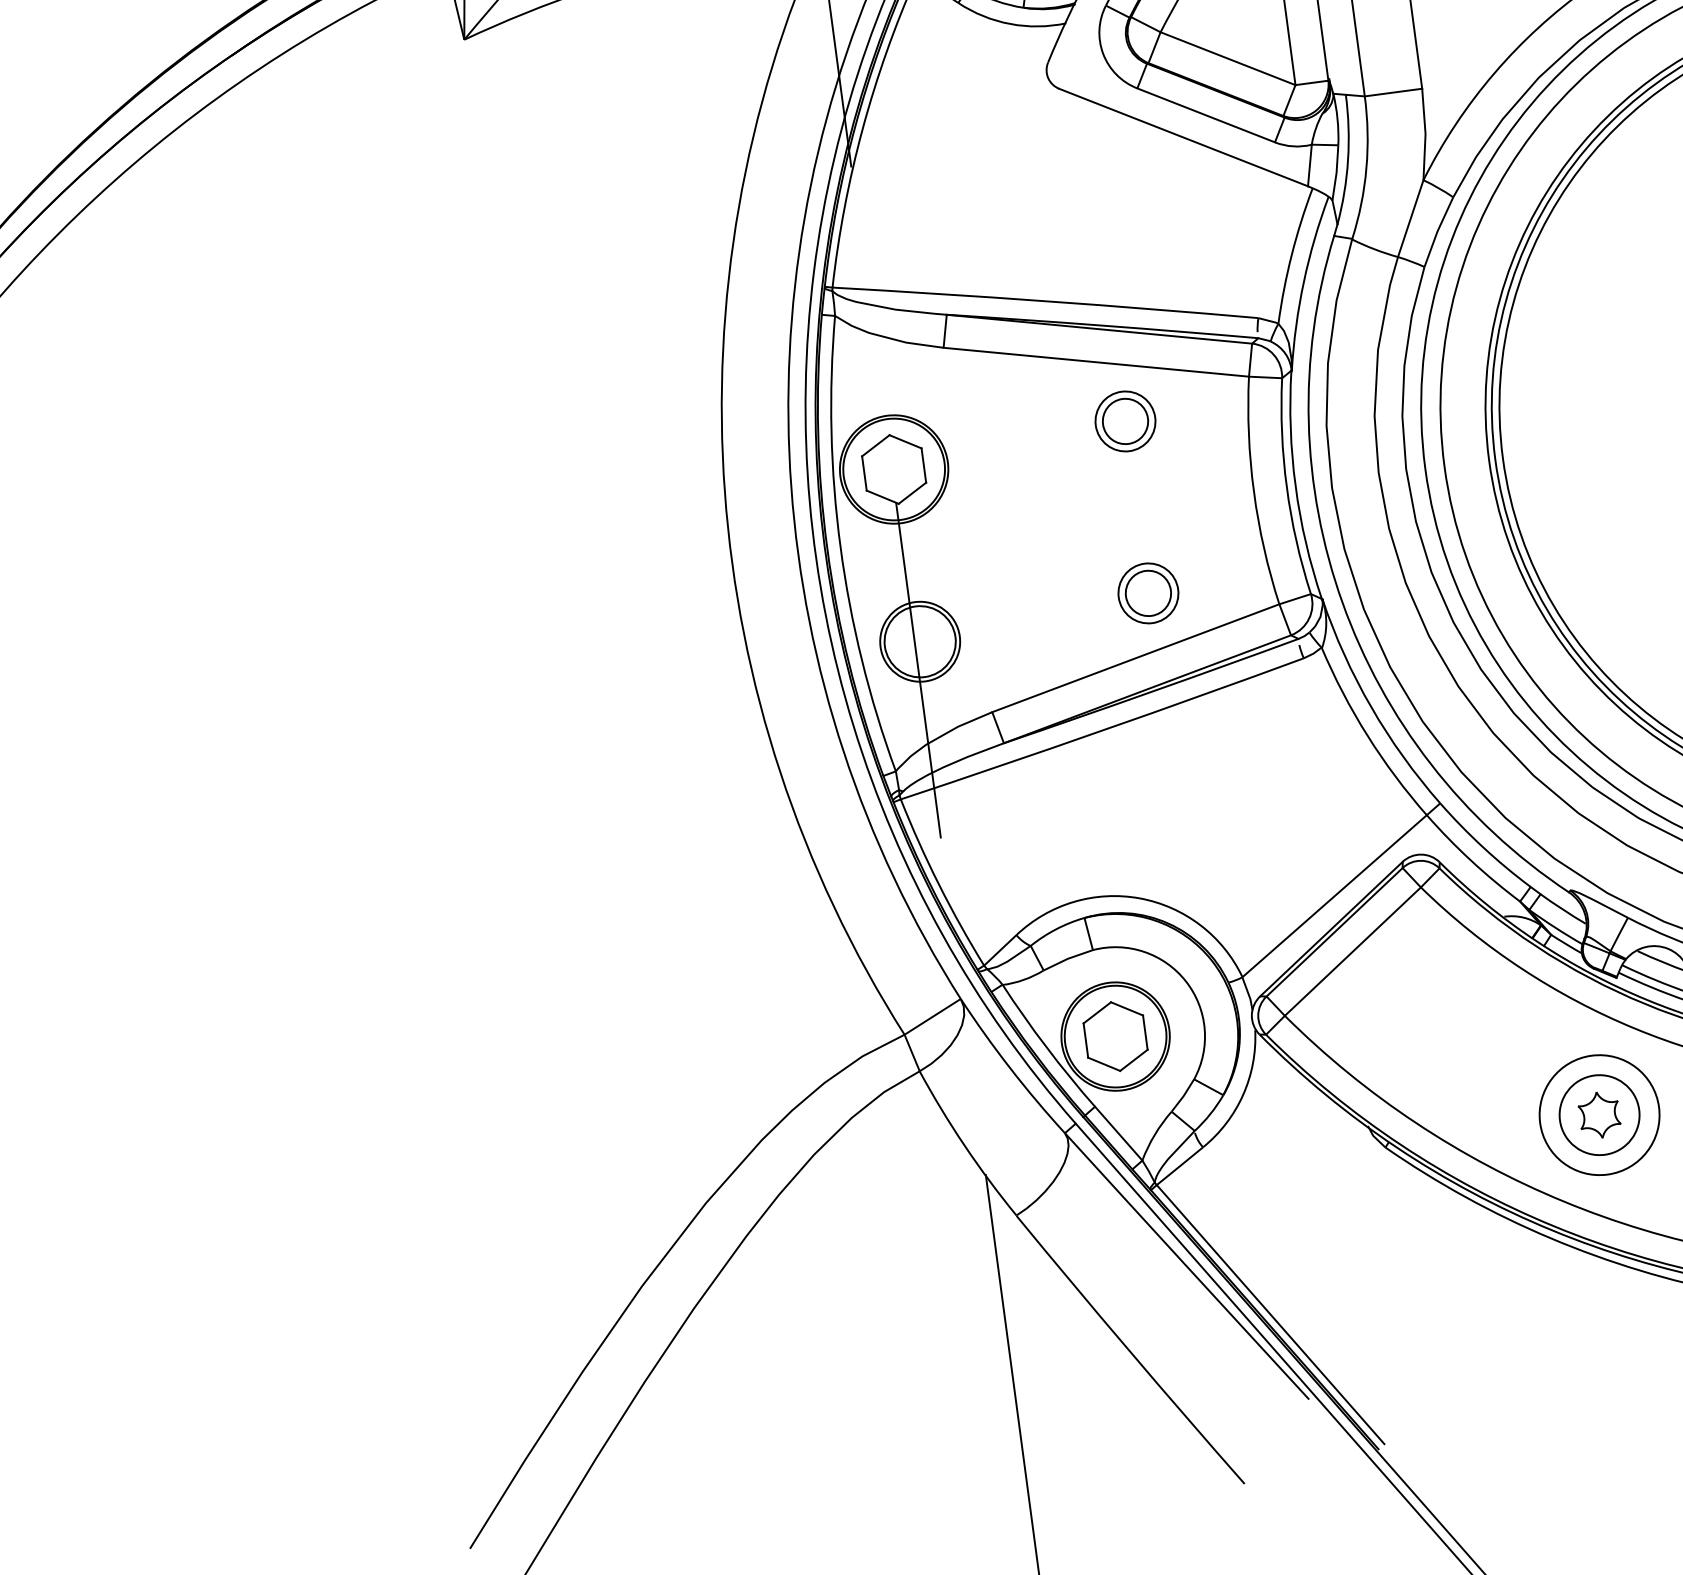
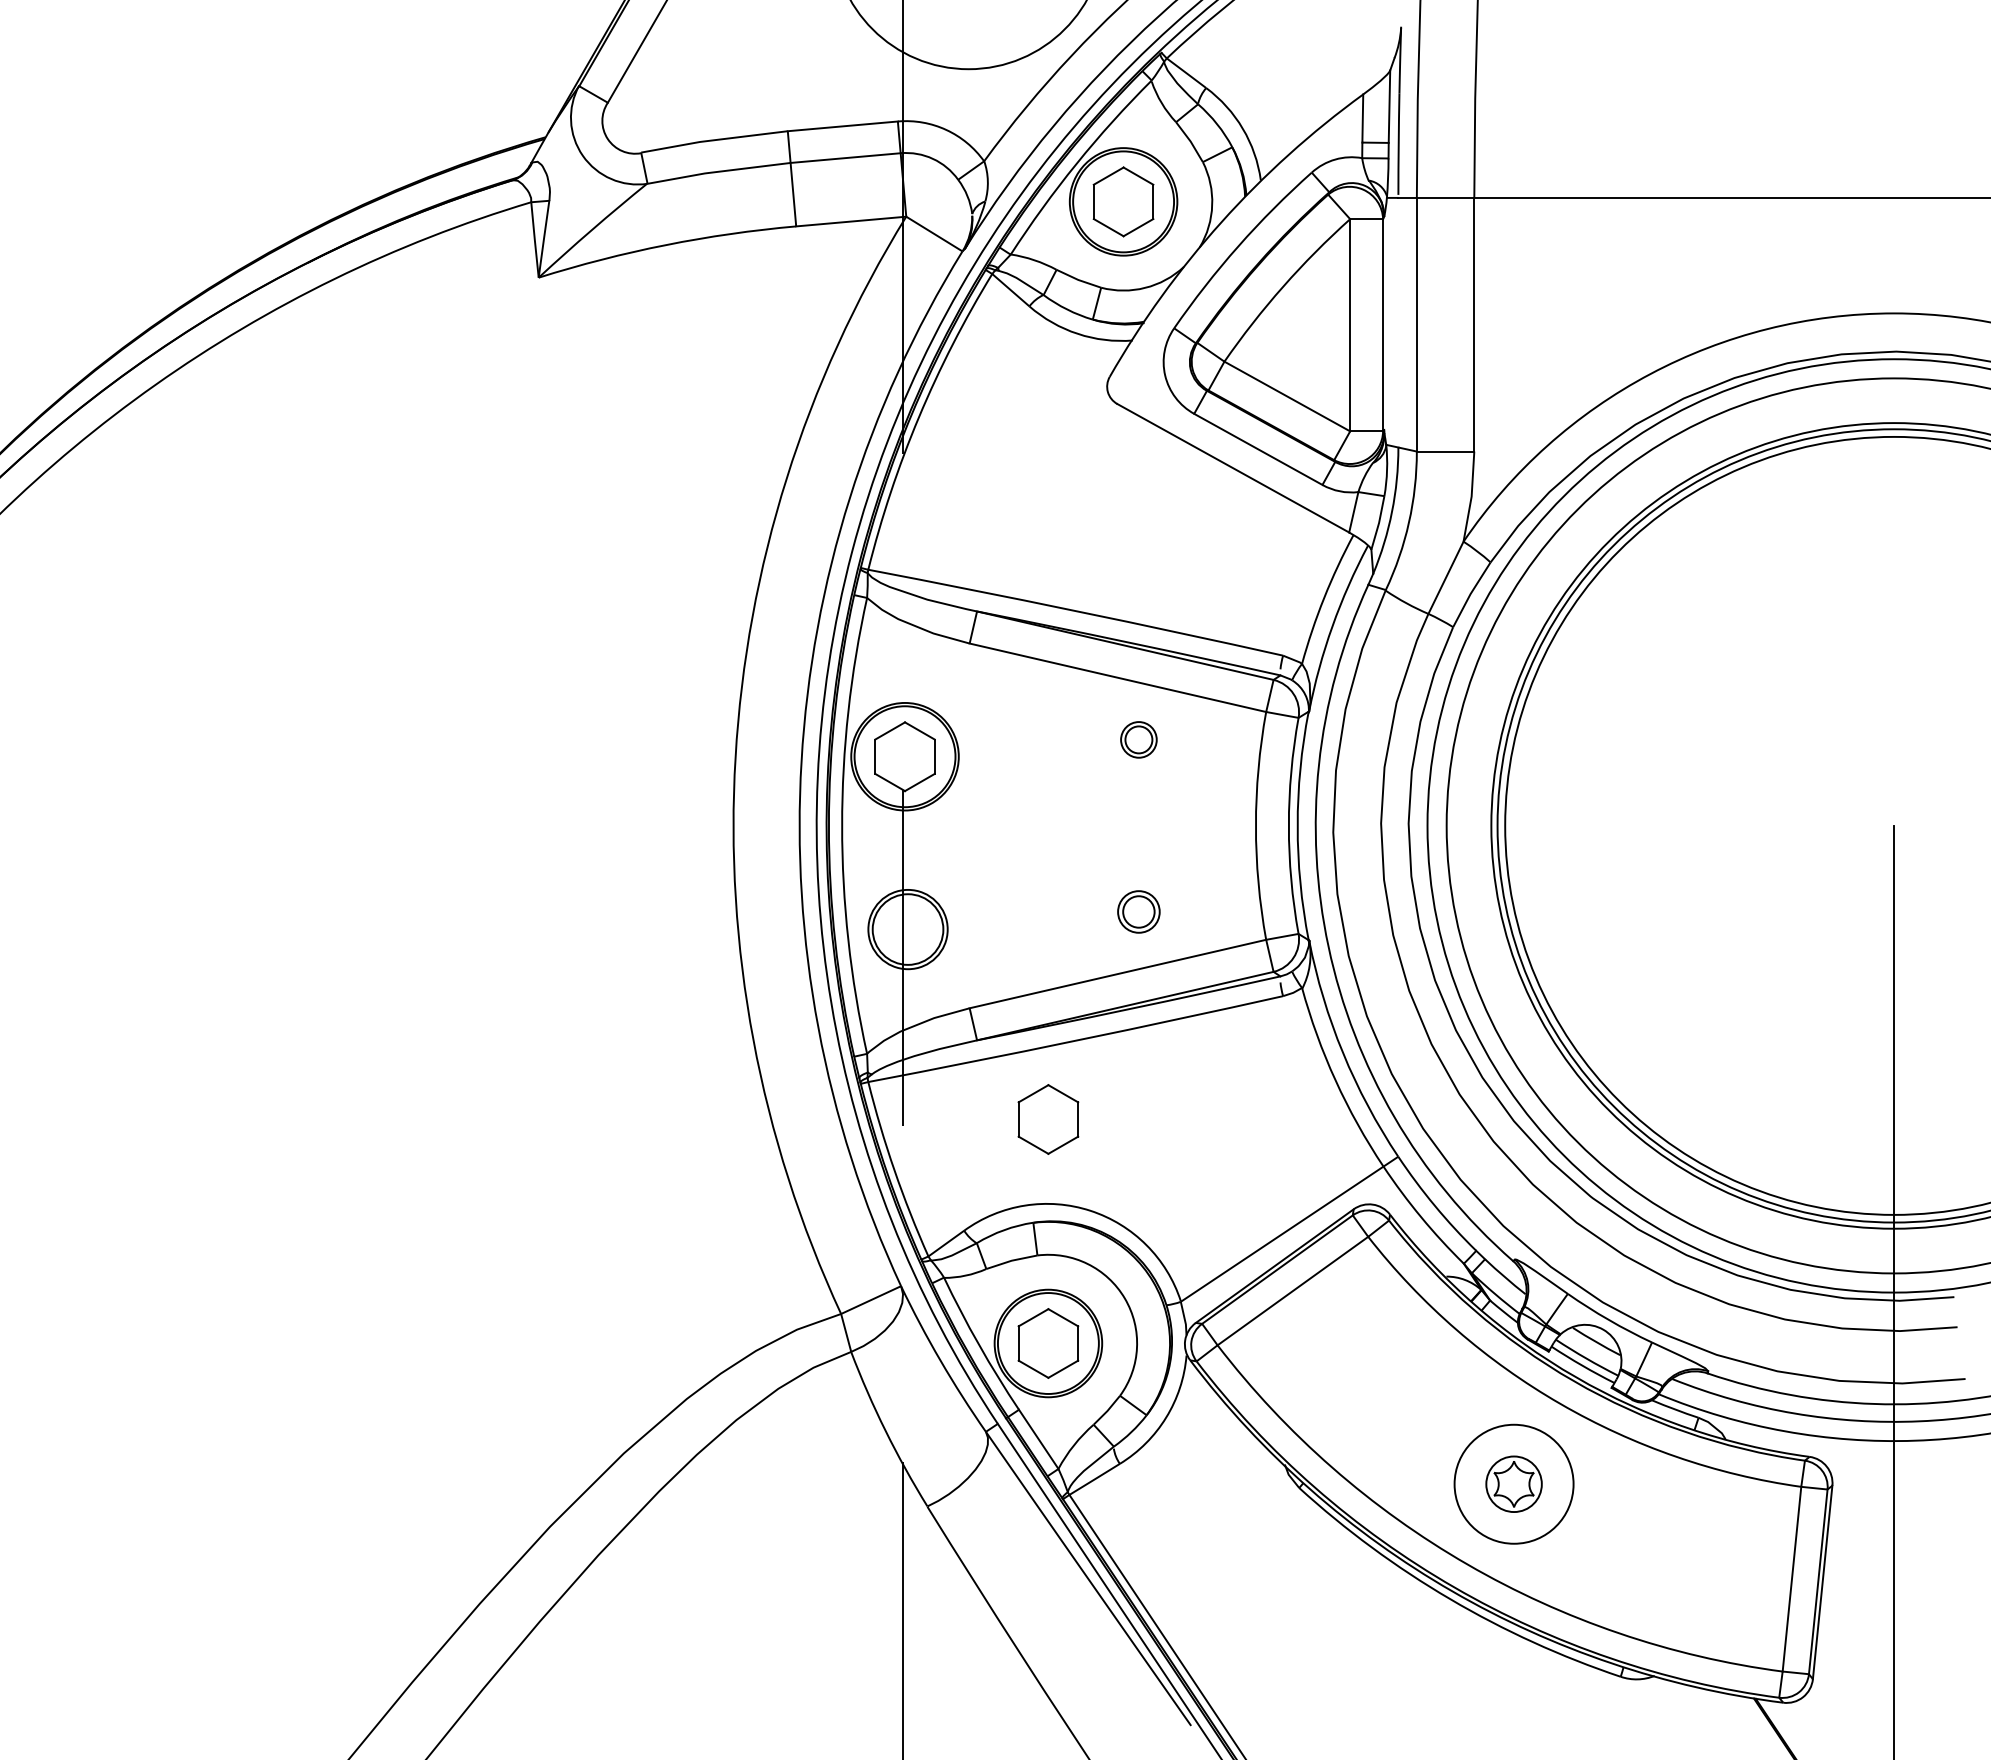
part: (1125, 421) -> (1138, 739), size x0.6
part: (1148, 593) -> (1138, 911), size x0.7
part: (1085, 812) -> (1048, 1119), added
circle: (1598, 1114) -> (1513, 1483), size x0.7

